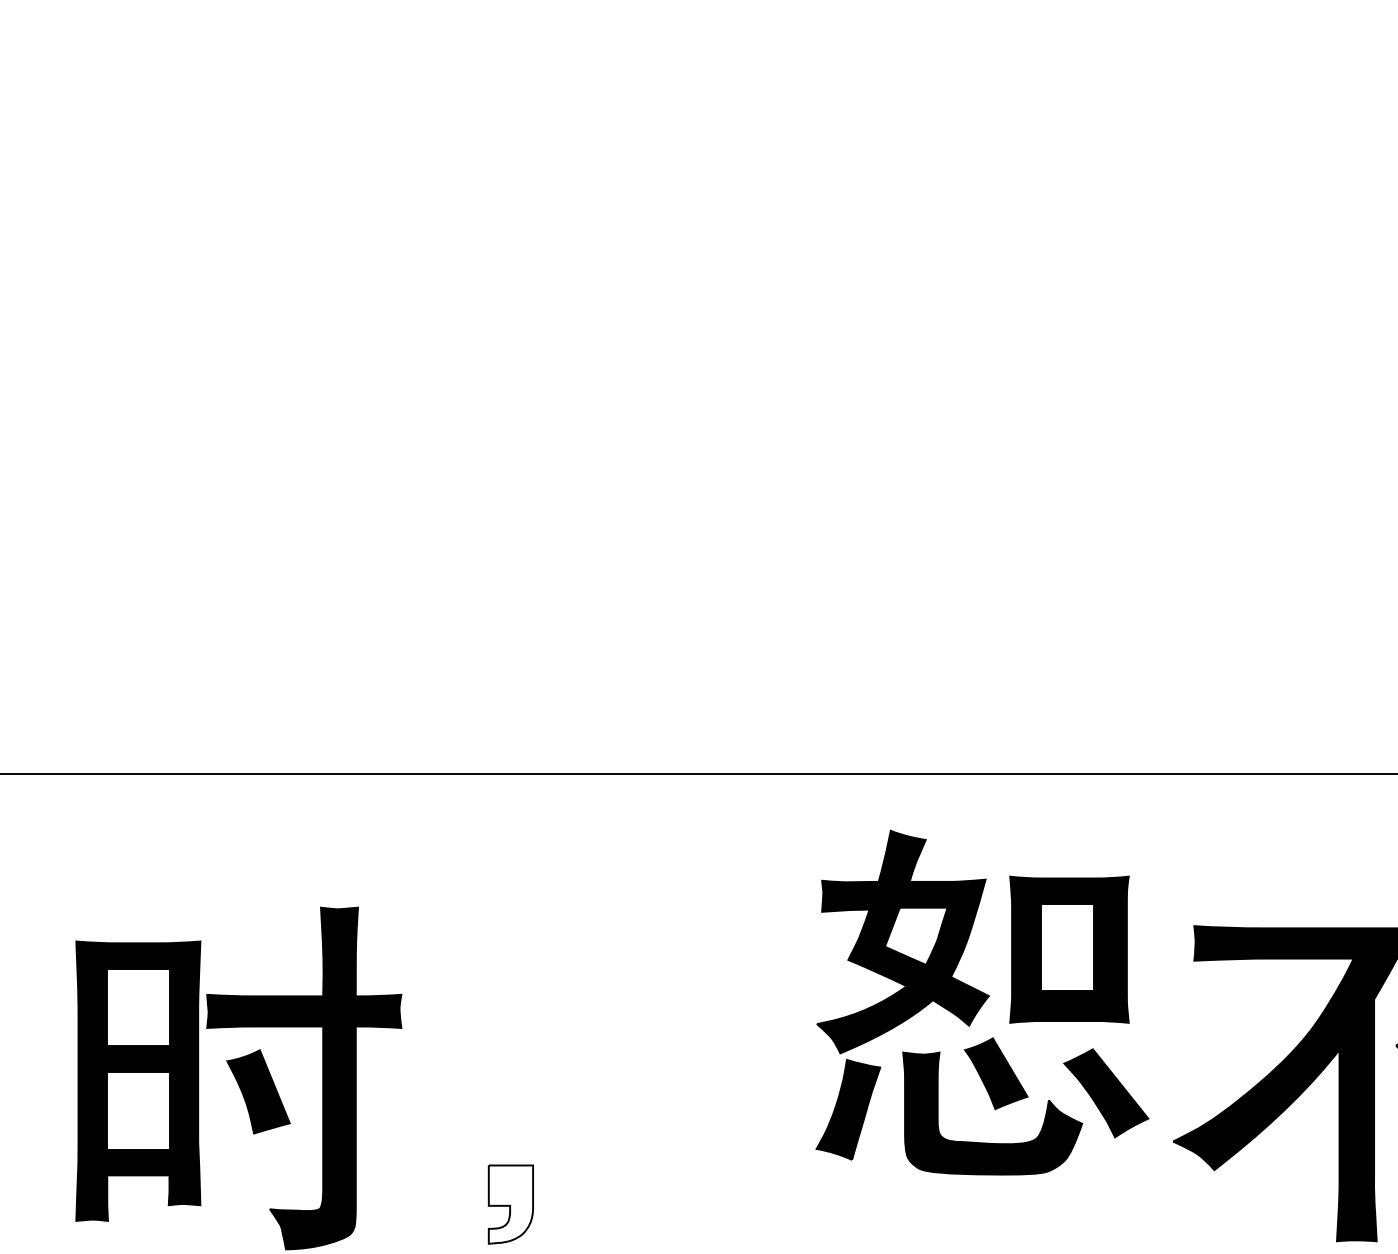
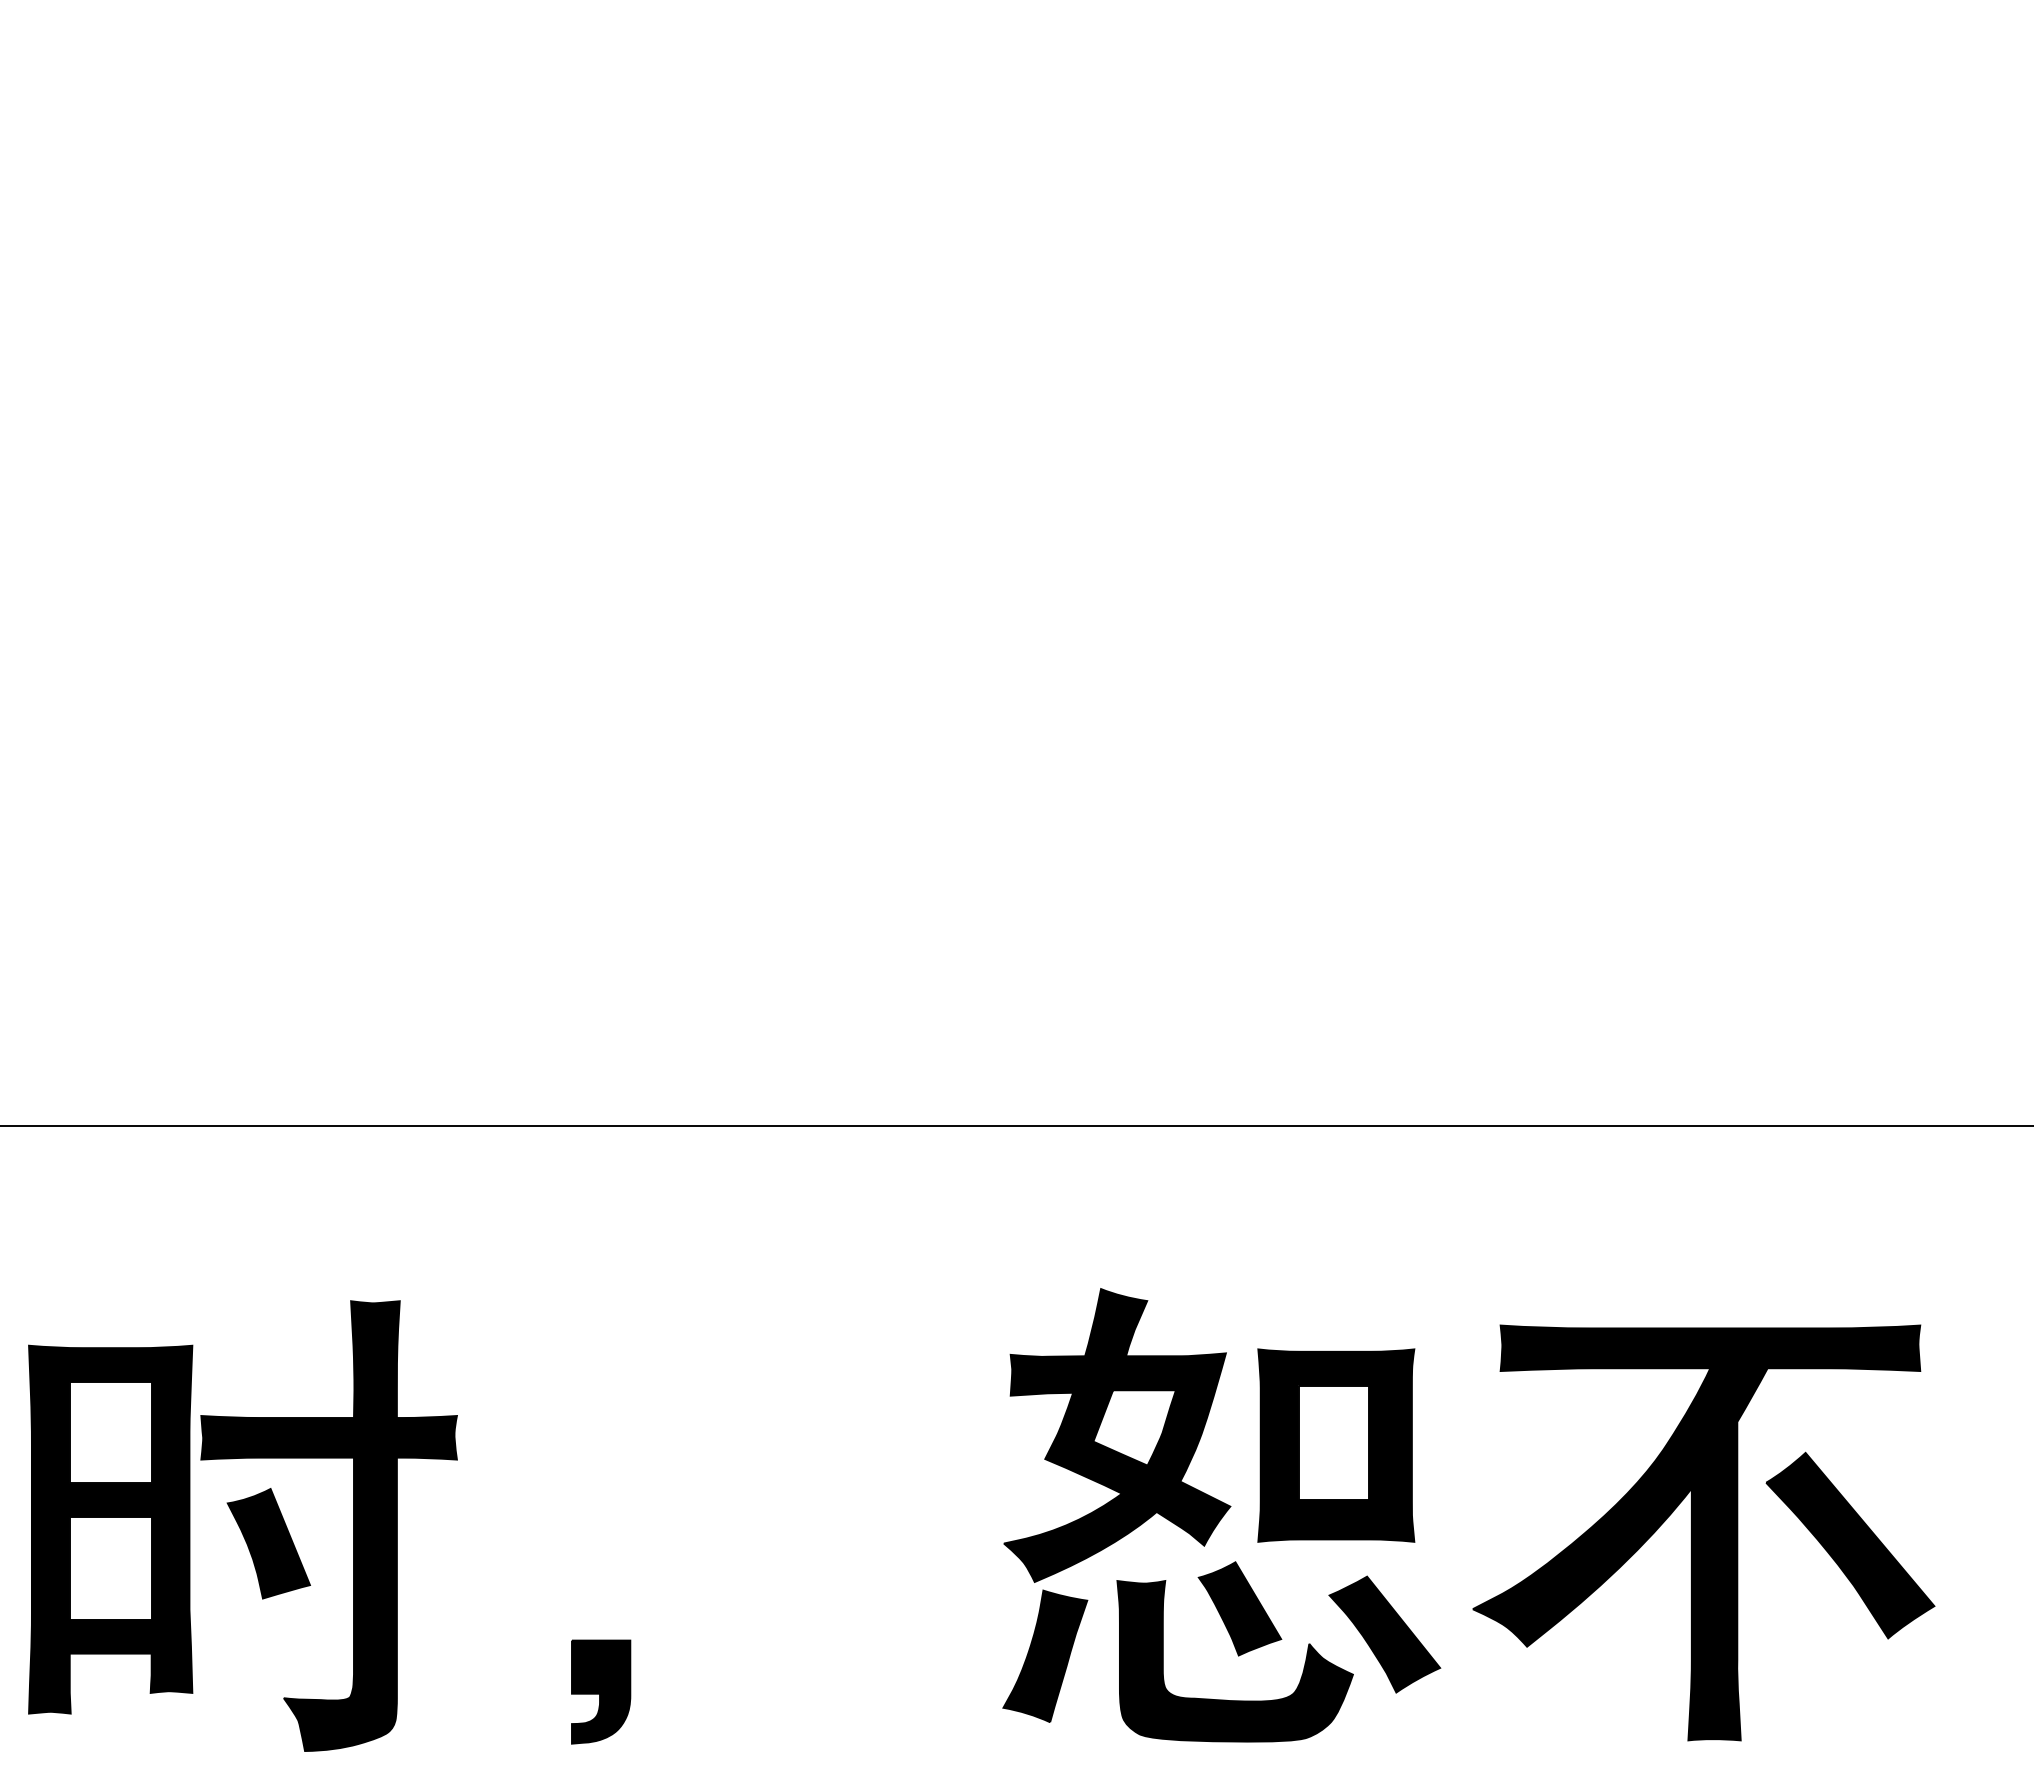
part: (982, 1002) -> (1221, 1515), moved
fill: (510, 1204) -> (600, 1691), added

